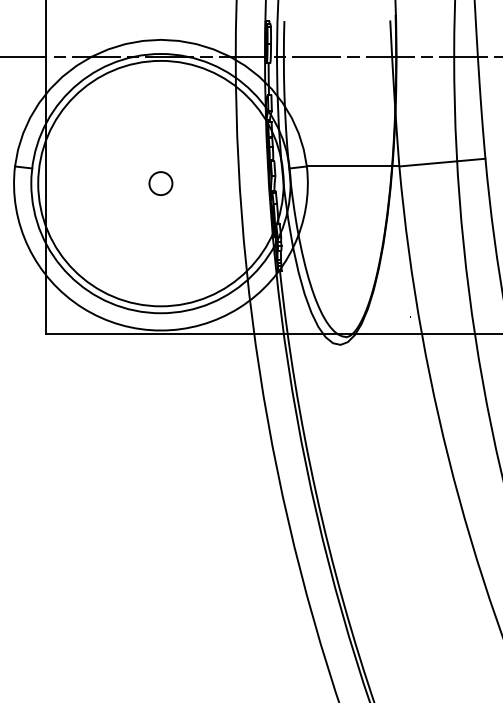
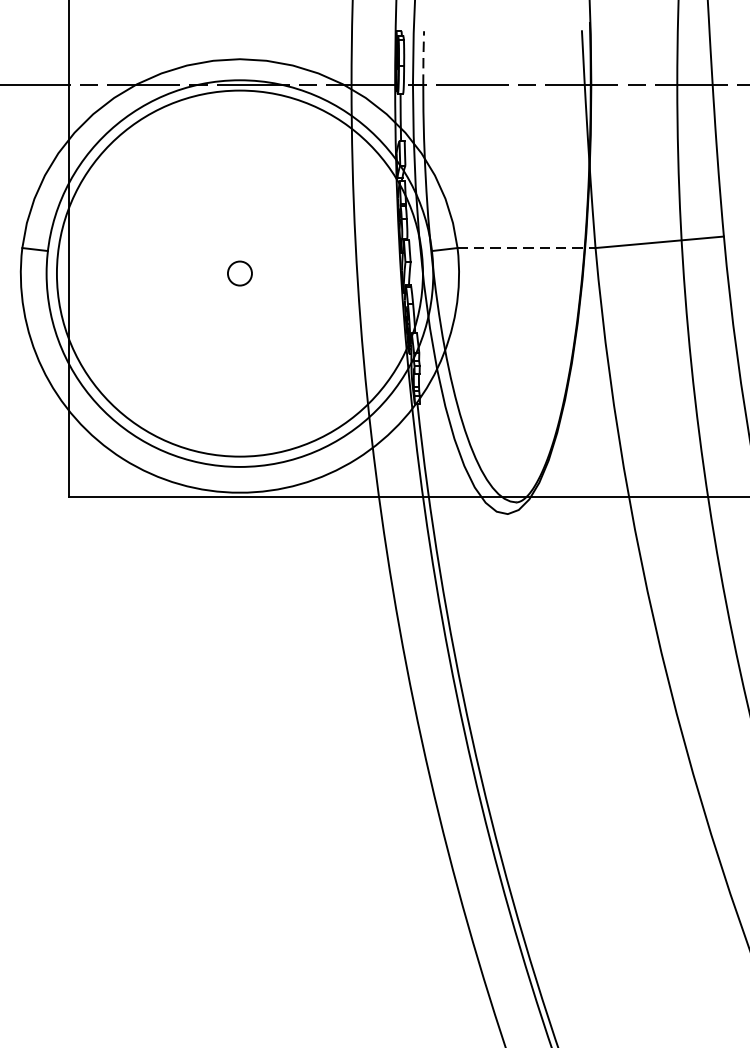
line: (283, 39) -> (422, 58), solid -> dashed
line: (353, 166) -> (527, 248), solid -> dashed
circle: (160, 183) -> (239, 273), size x0.7

